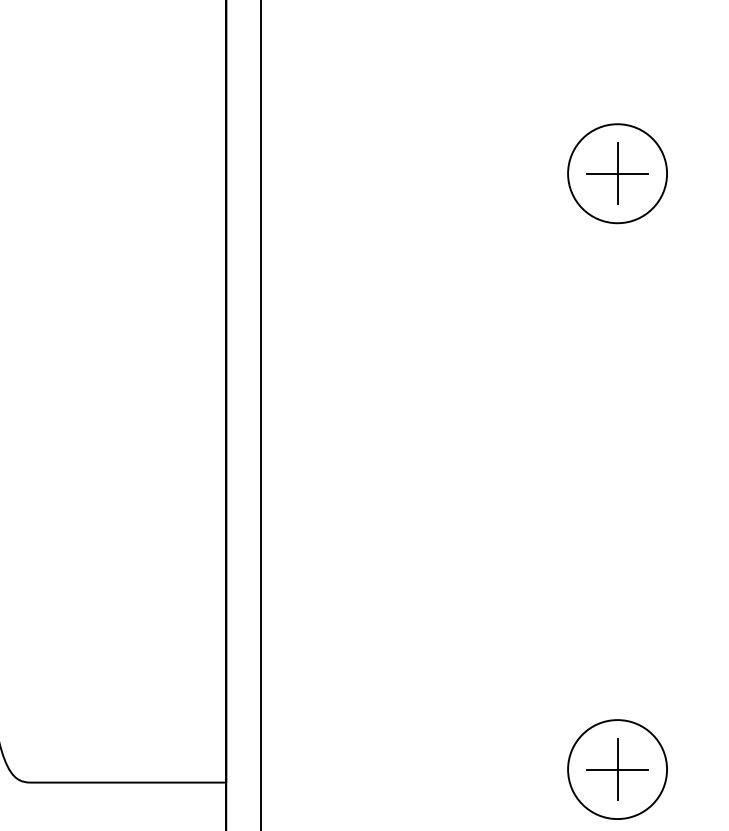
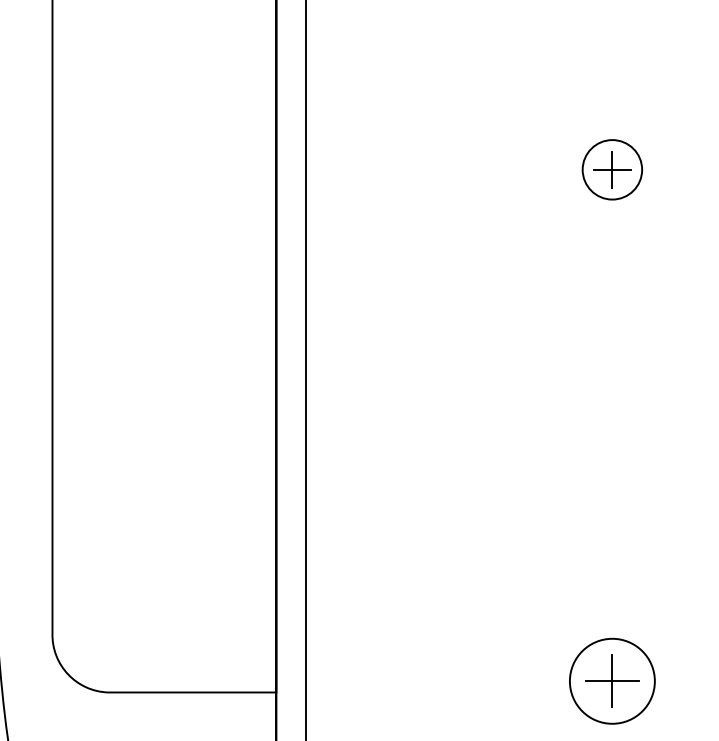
part: (617, 173) -> (612, 169), size x0.7

